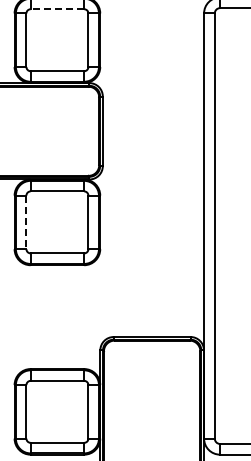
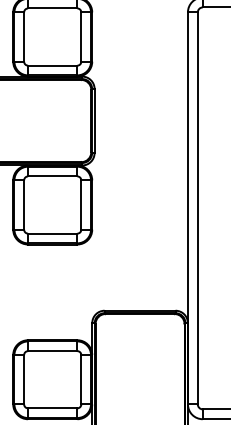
line: (57, 9) -> (52, 8), dashed -> solid
line: (26, 222) -> (24, 205), dashed -> solid

